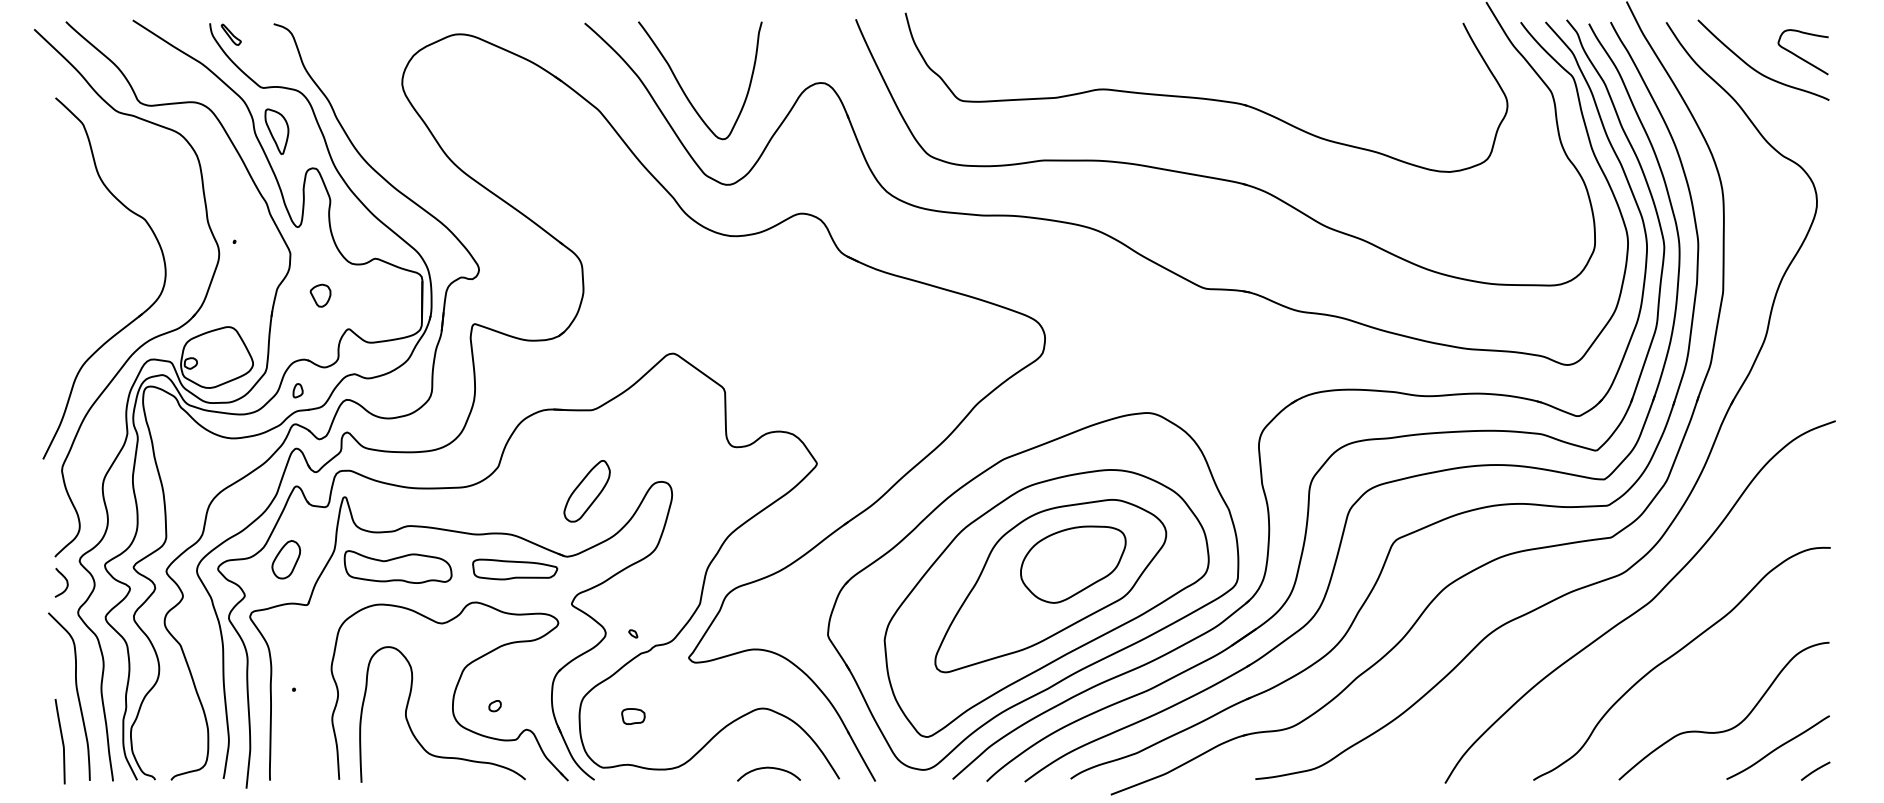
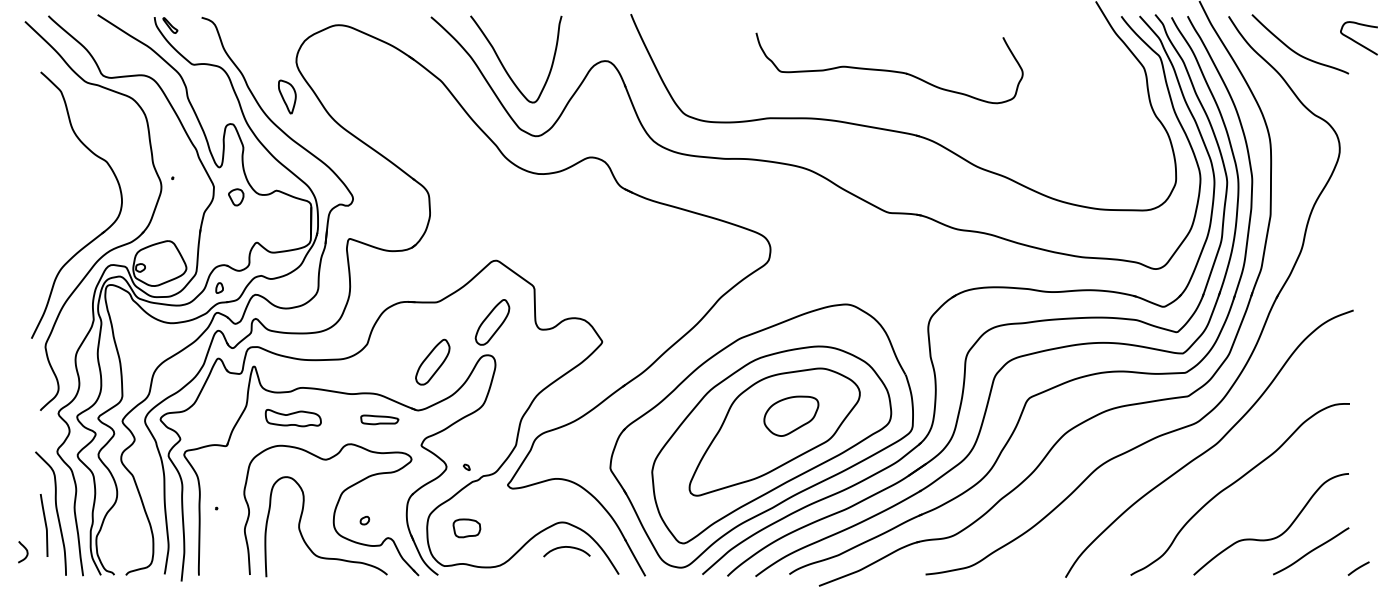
curve: (1798, 55) -> (1355, 40), moved
part: (1206, 92) -> (889, 68), size x0.6
part: (276, 131) -> (287, 96), moved
part: (320, 295) -> (236, 197), moved
part: (667, 437) -> (492, 322), added
part: (286, 559) -> (211, 412), removed
part: (1073, 564) -> (791, 416), size x0.7
part: (397, 566) -> (292, 417), size x0.7
part: (515, 569) -> (379, 419), size x0.6
curve: (65, 580) -> (25, 550), moved
part: (633, 716) -> (466, 528), size x1.6
curve: (61, 741) -> (45, 525), moved
curve: (768, 768) -> (566, 547), moved
line: (1815, 770) -> (1358, 568), moved

